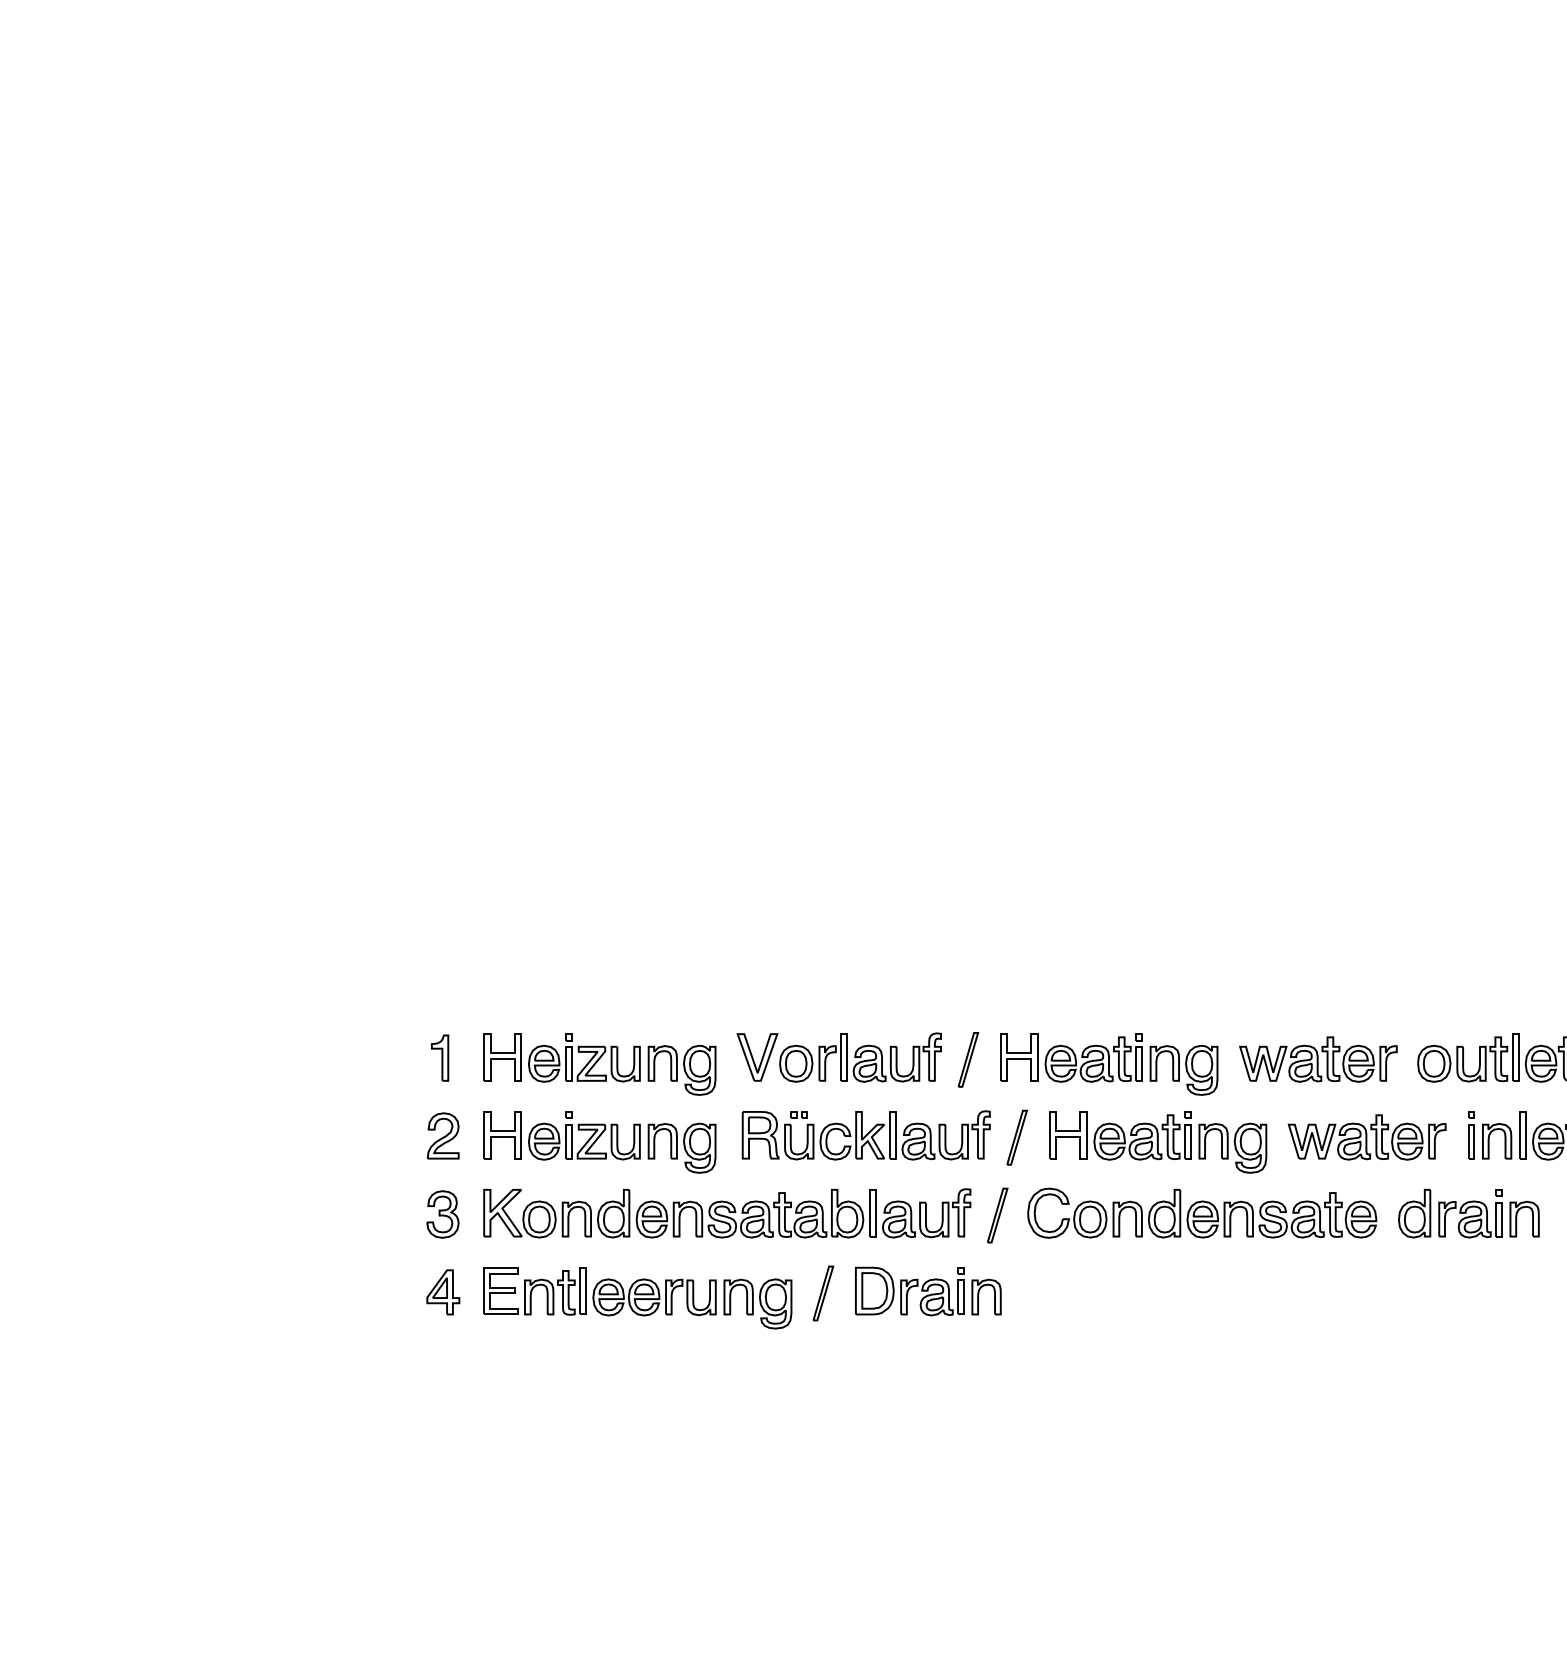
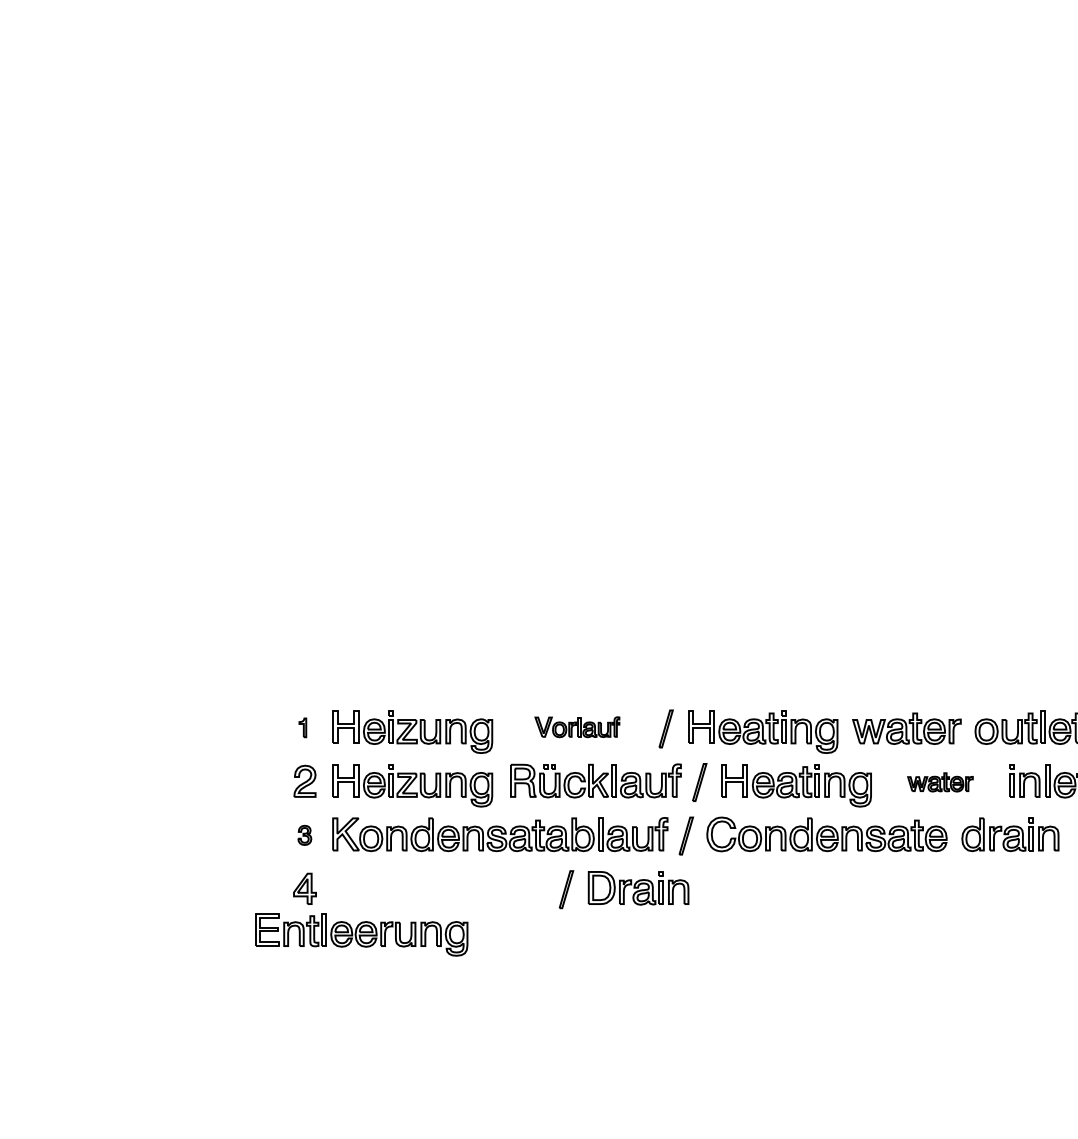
part: (839, 1056) -> (577, 726), size x0.6
part: (439, 1057) -> (302, 727), size x0.6
part: (1367, 1137) -> (940, 782), size x0.6
part: (442, 1214) -> (304, 835), size x0.6
part: (637, 1297) -> (361, 934), moved

